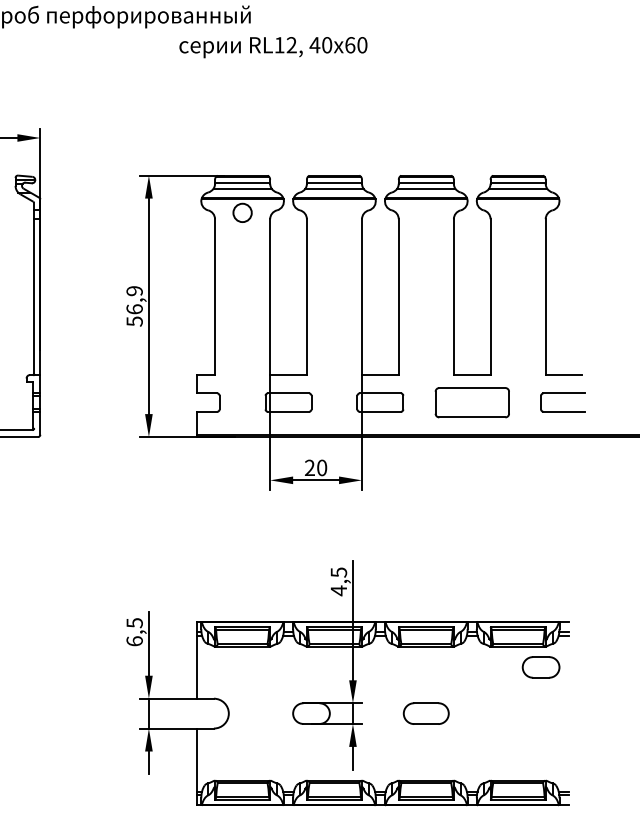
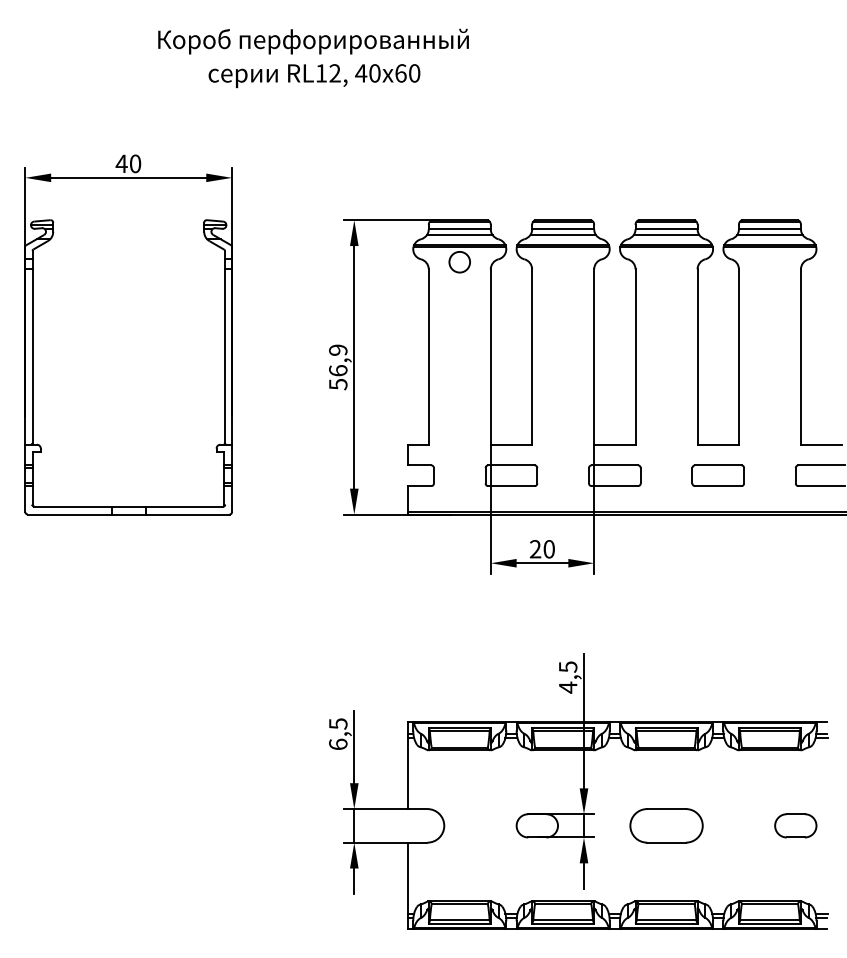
text: (273, 47) -> (314, 76), moved
part: (471, 402) -> (717, 475), size x0.62
part: (540, 667) -> (795, 825), moved
part: (426, 713) -> (666, 825), size x1.43

